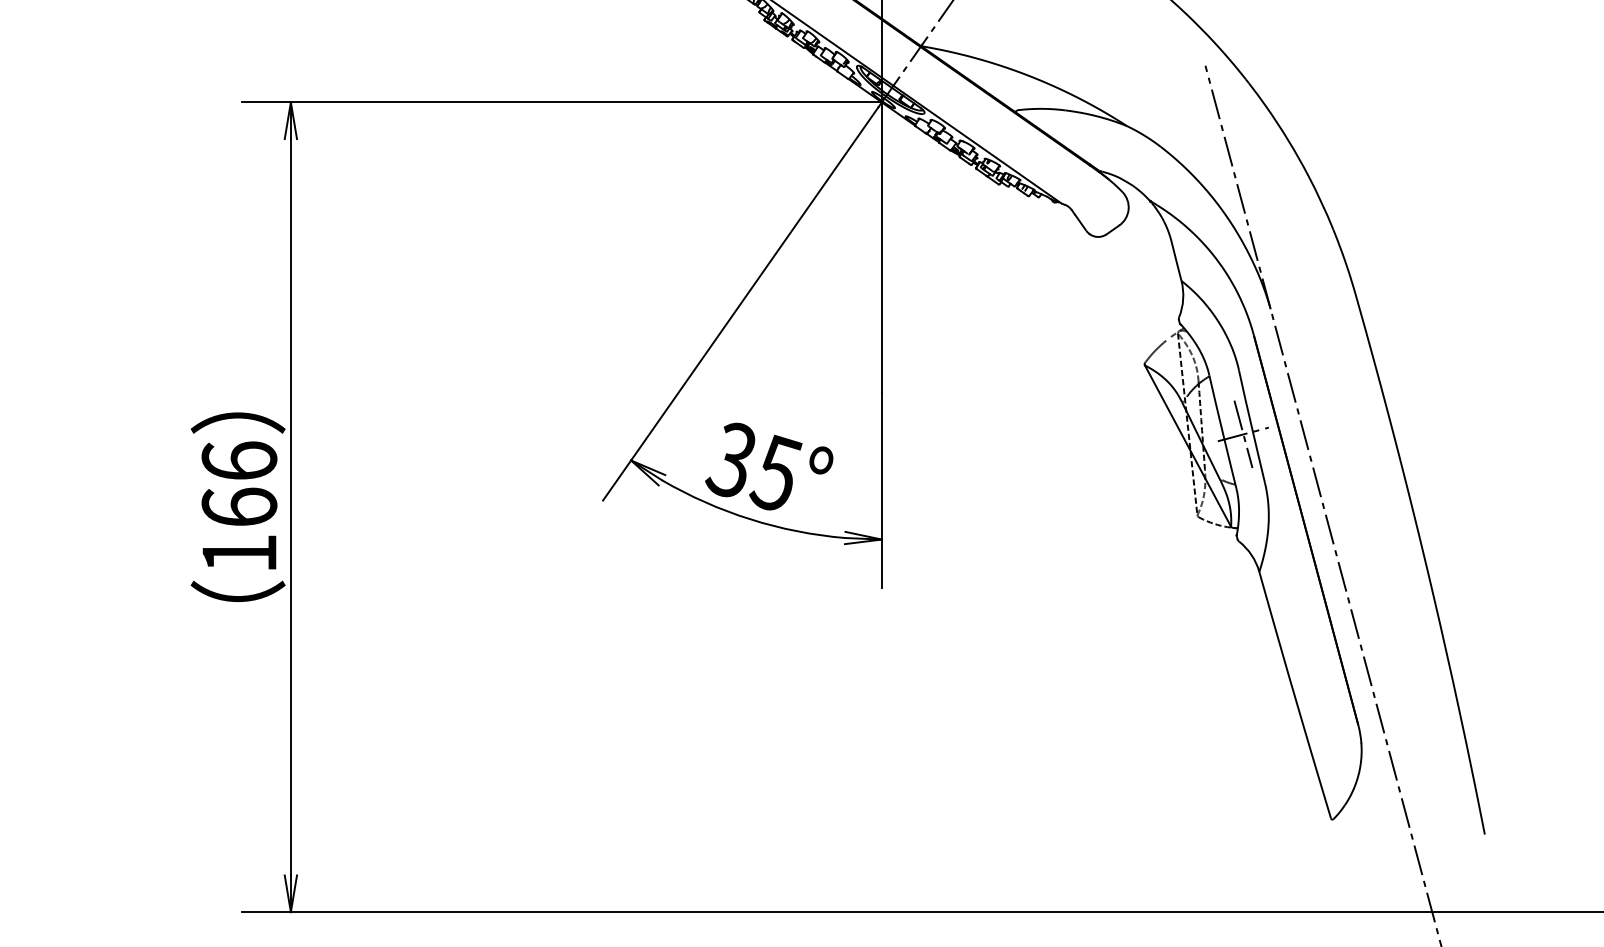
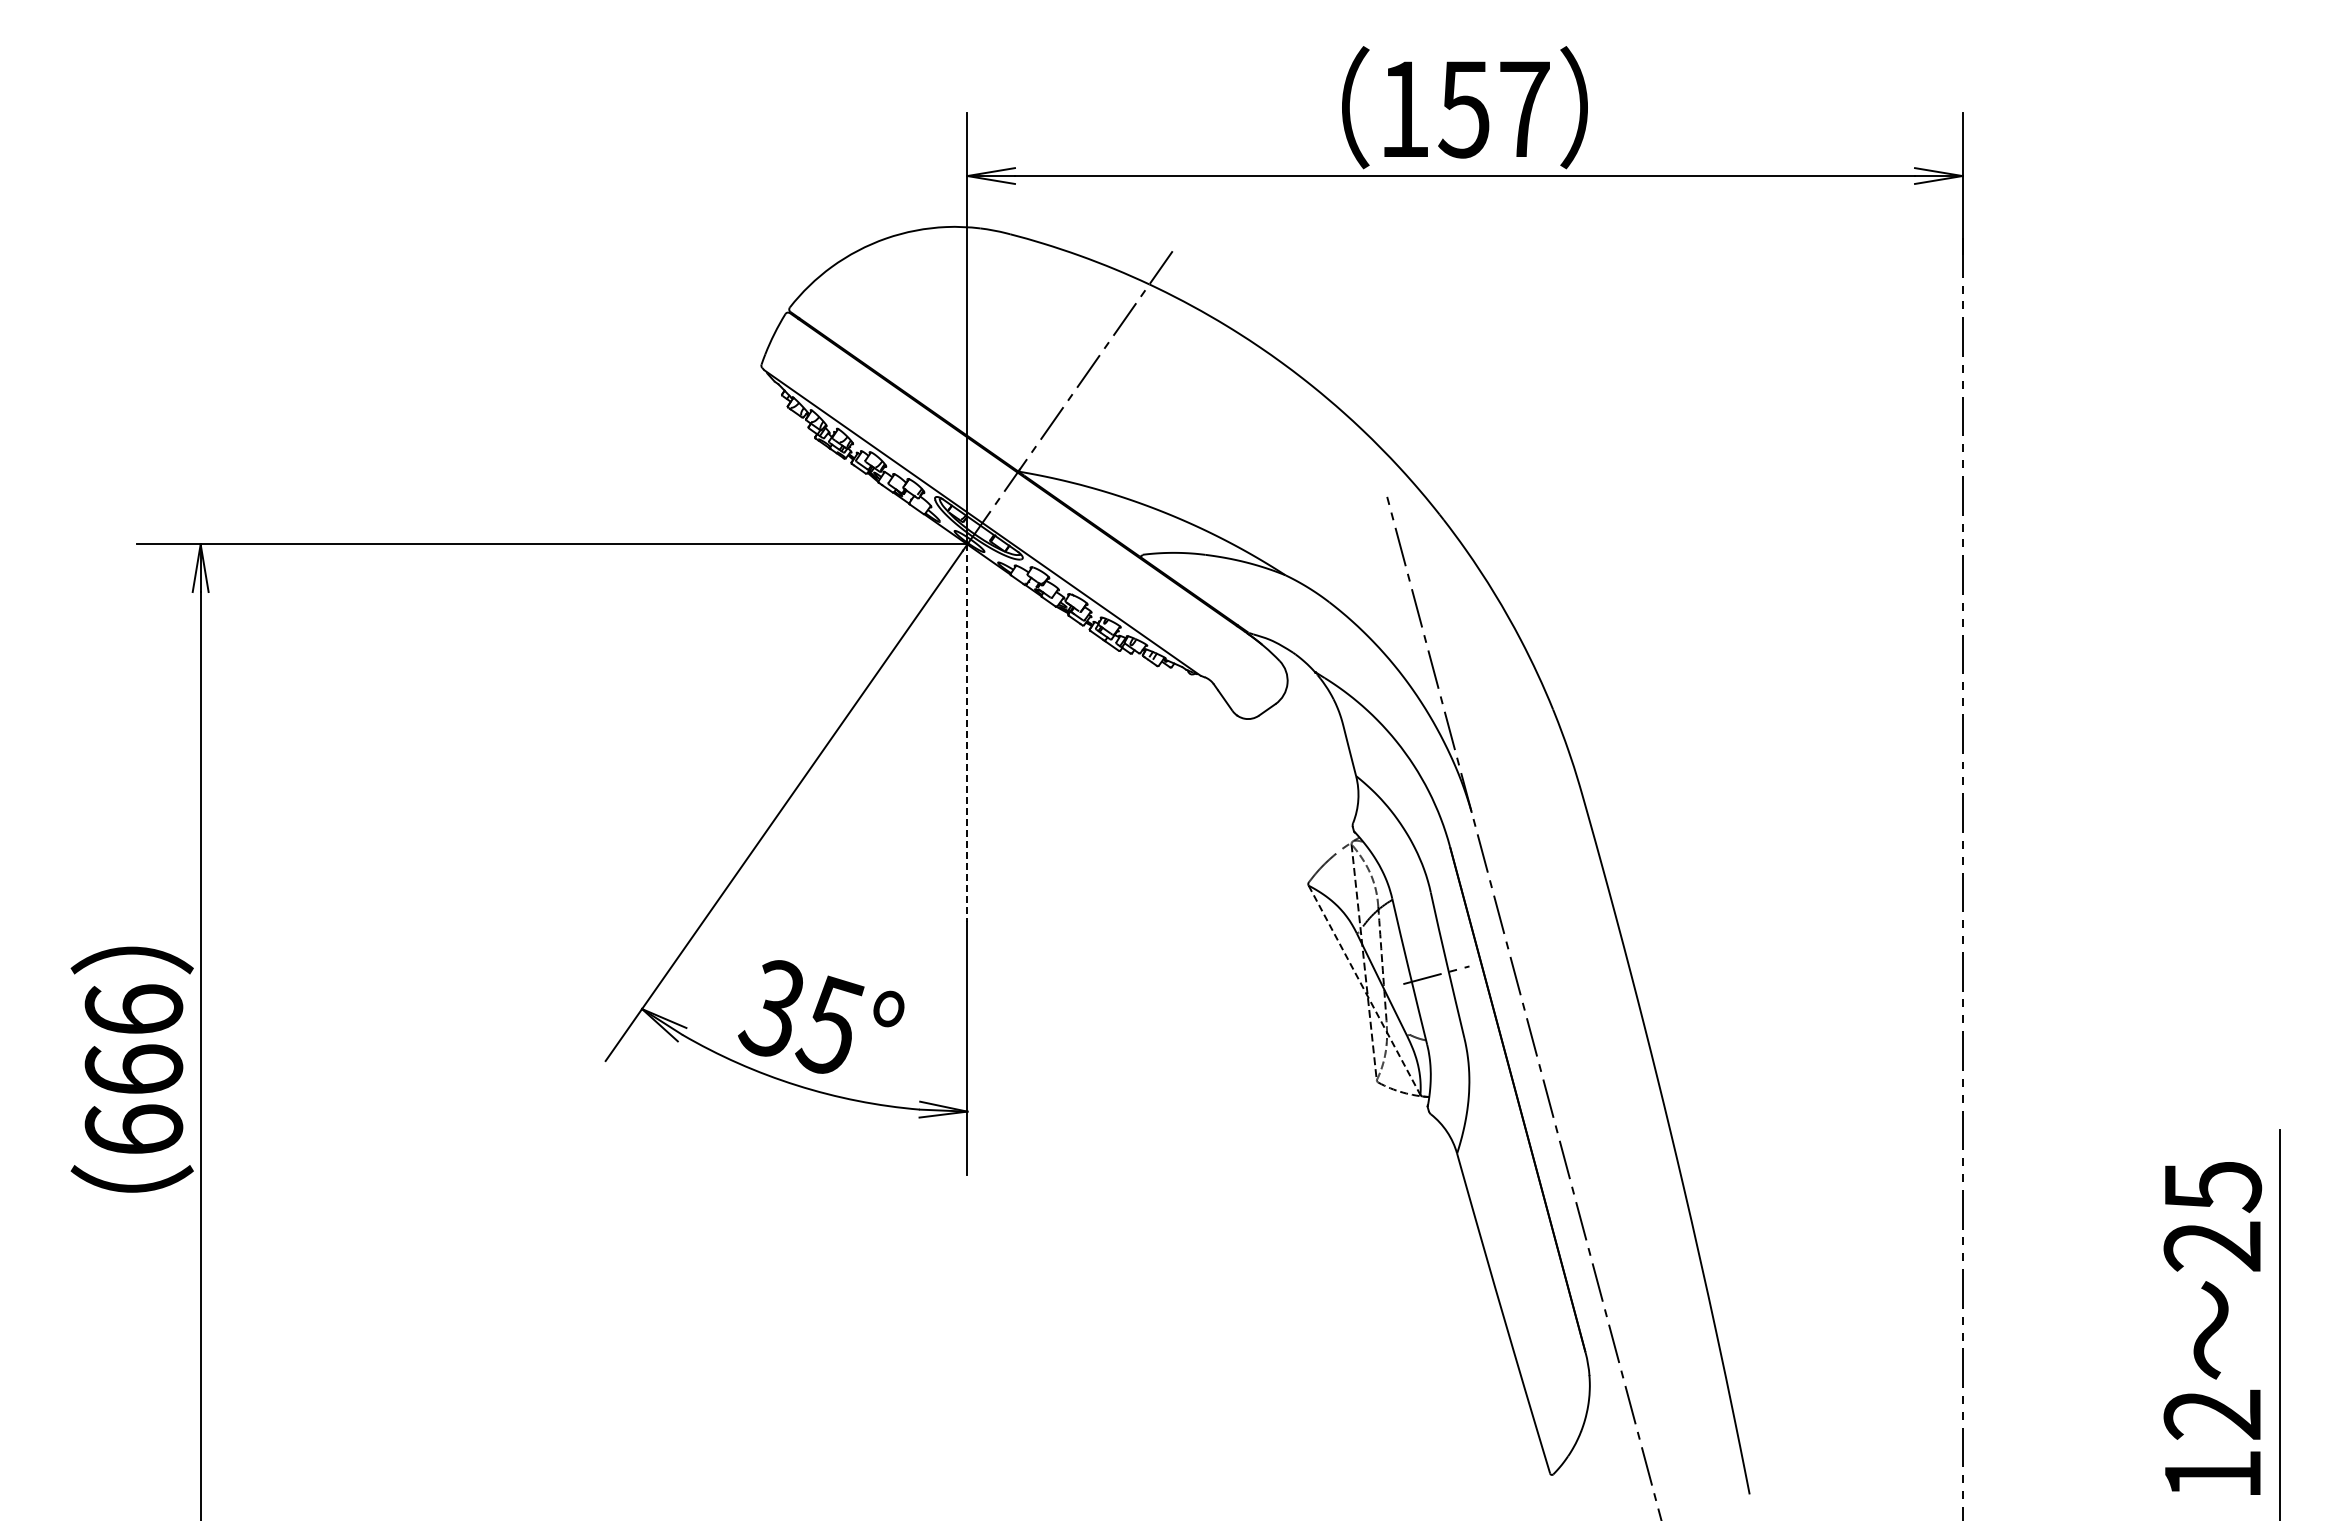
line: (881, 248) -> (967, 733), solid -> dashed
line: (1243, 433) -> (1436, 974), removed
line: (1187, 446) -> (1364, 990), solid -> dashed
text: (239, 552) -> (133, 1128), 166 -> 666

